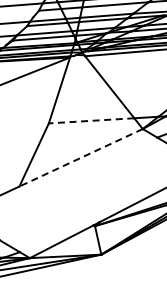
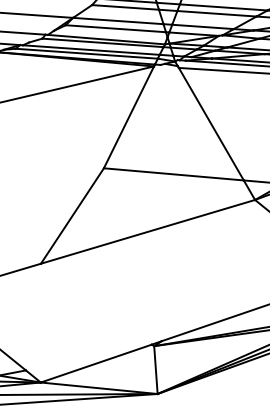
line: (91, 120) -> (173, 173), dashed -> solid
line: (80, 157) -> (147, 231), dashed -> solid

